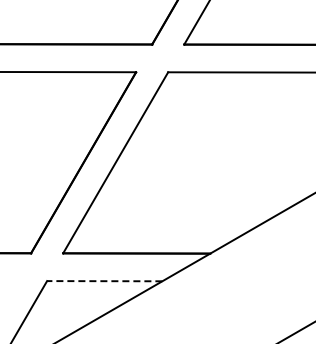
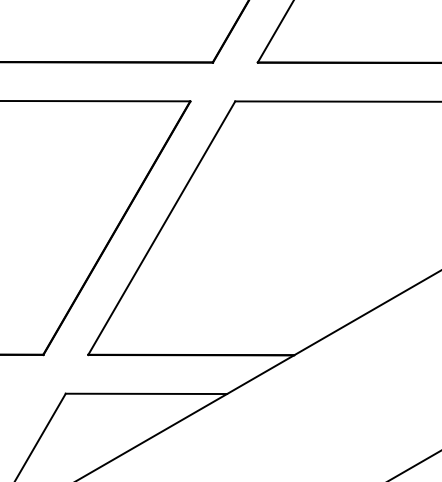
line: (104, 281) -> (146, 394), dashed -> solid

